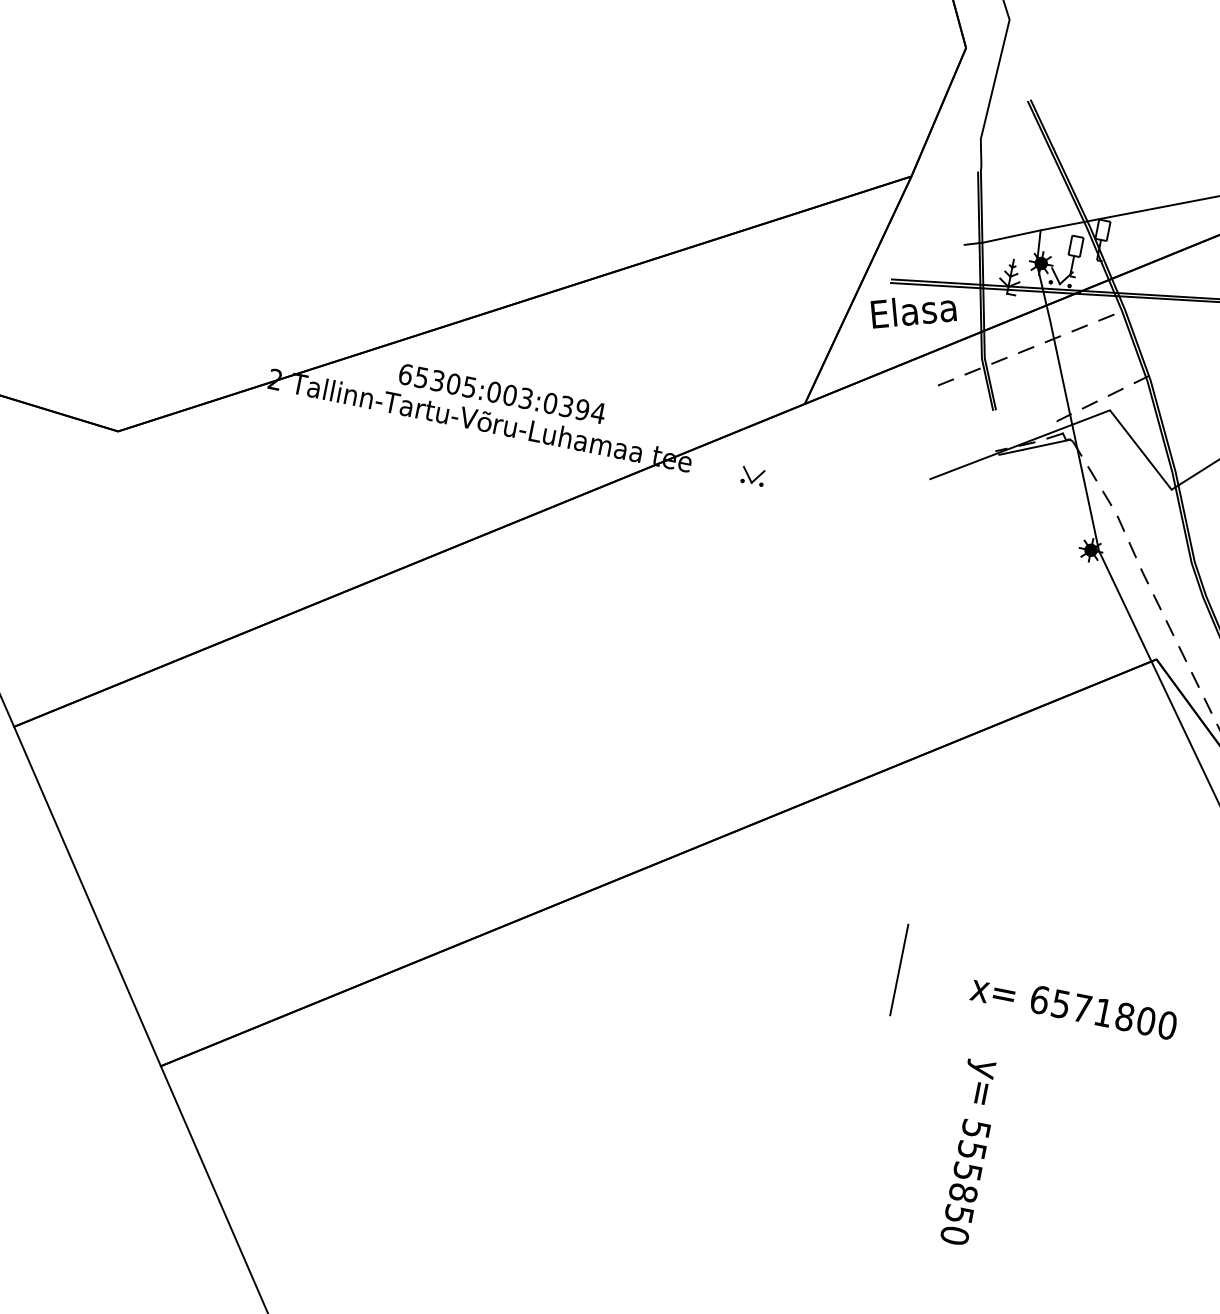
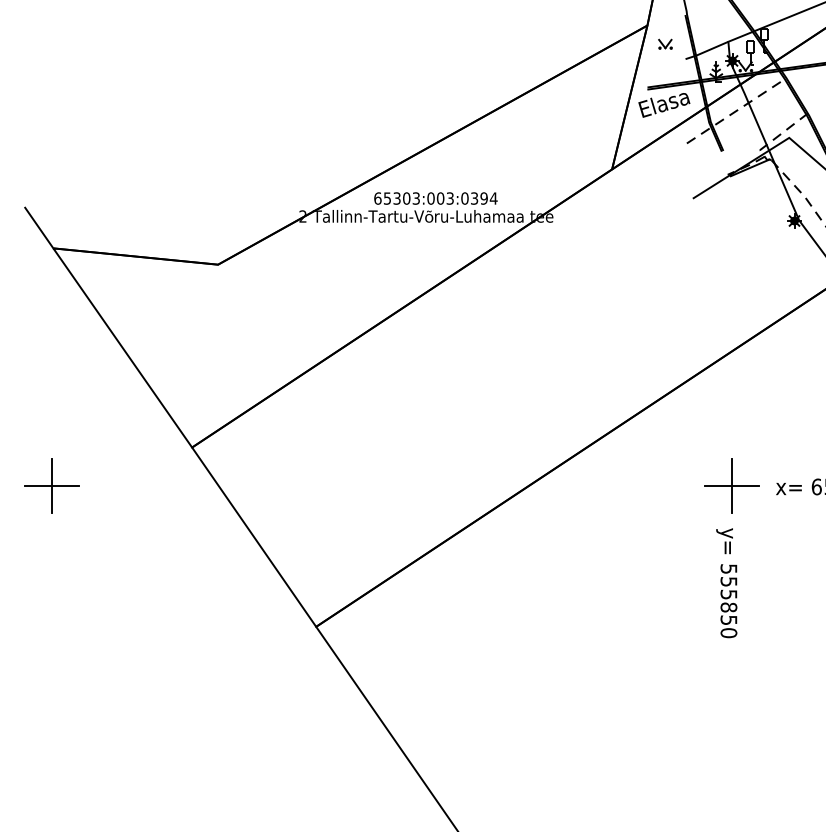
text: (470, 385) -> (416, 197), 65305:003:0394 -> 65303:003:0394
part: (753, 475) -> (665, 43), moved
line: (898, 969) -> (731, 485), added
text: (967, 1152) -> (726, 583), moved

